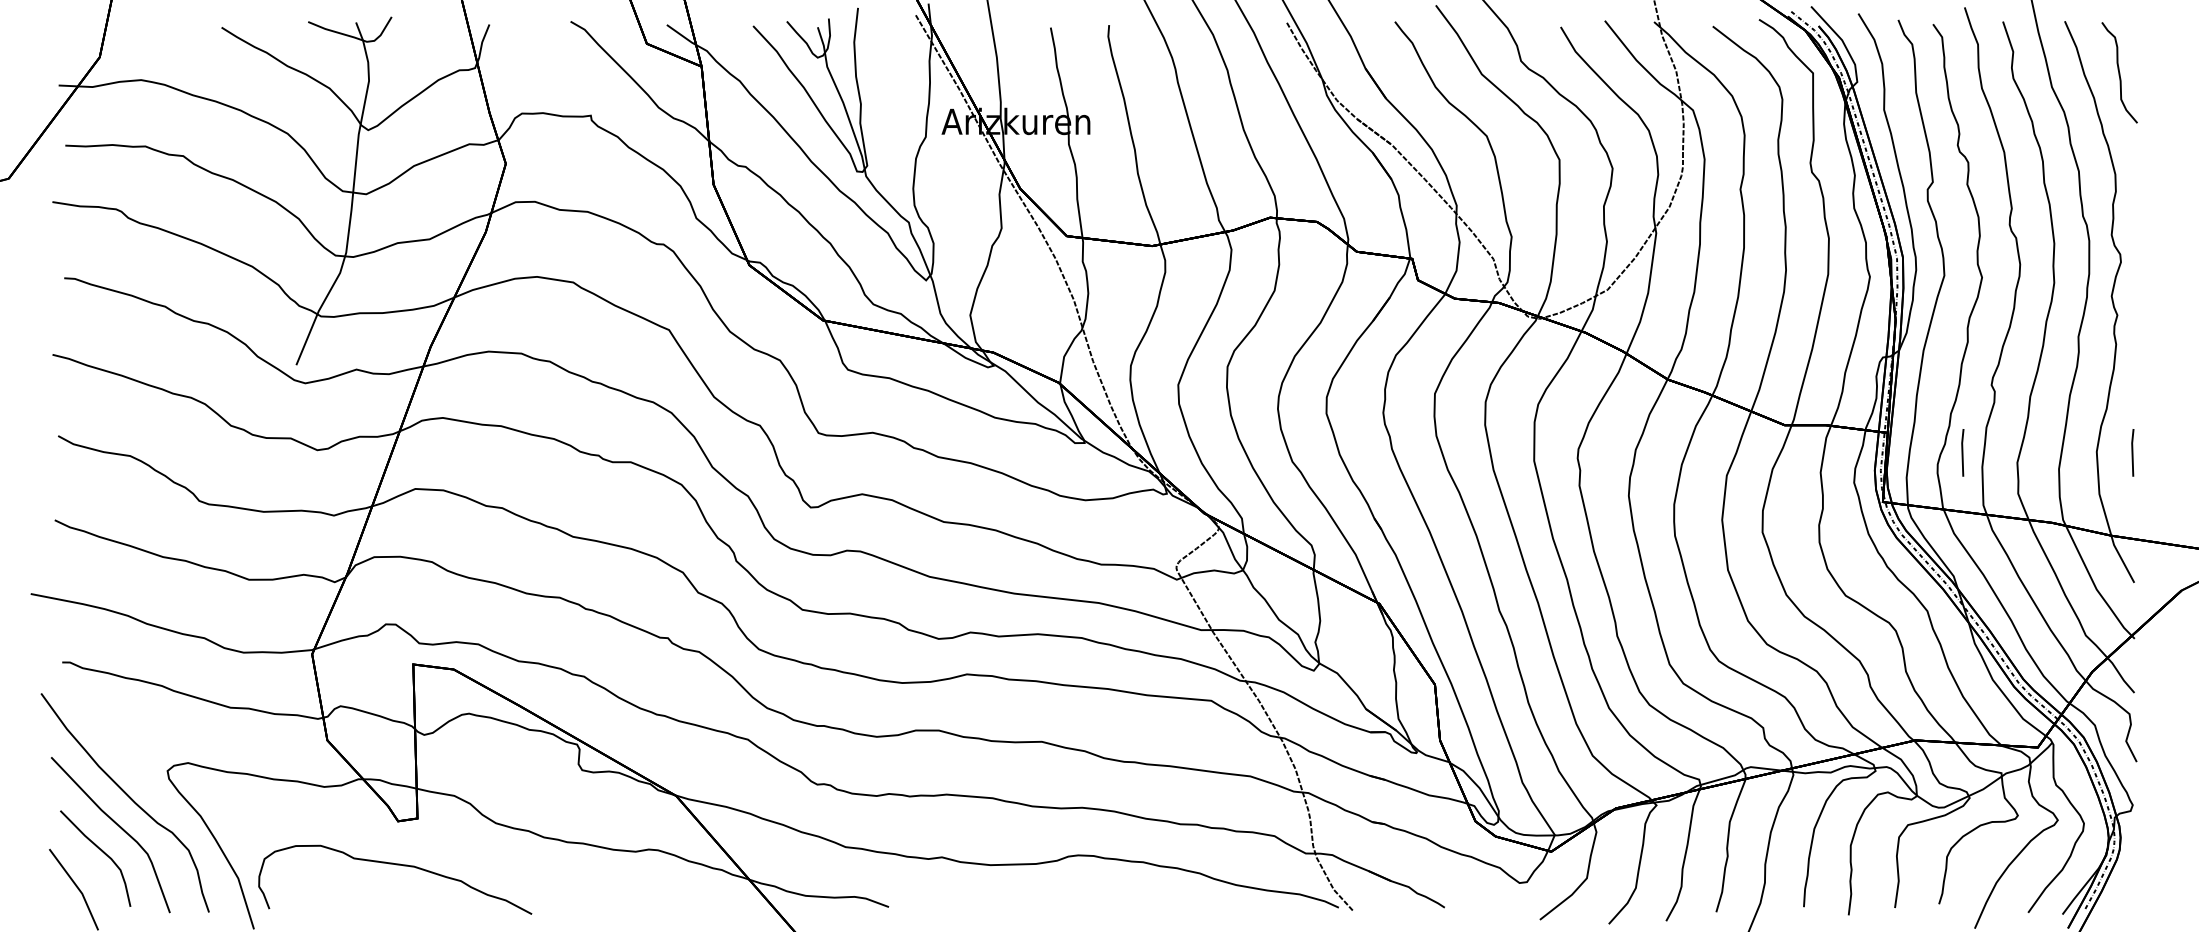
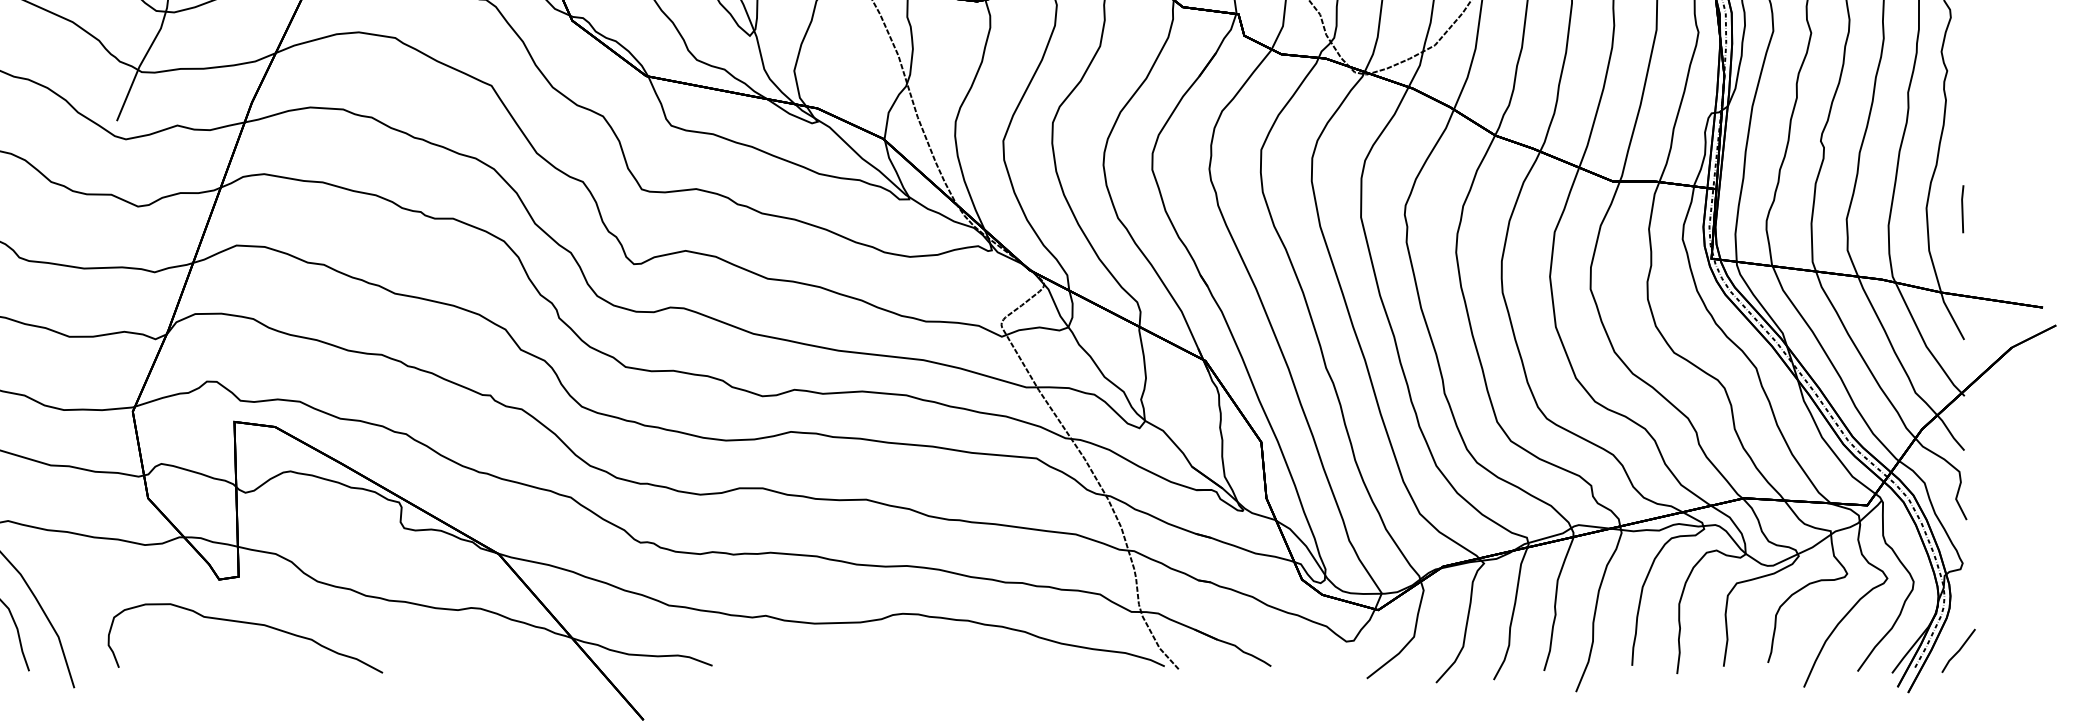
line: (1962, 452) -> (1791, 208), removed
curve: (396, 865) -> (246, 623), moved
line: (2128, 892) -> (1958, 651), added

